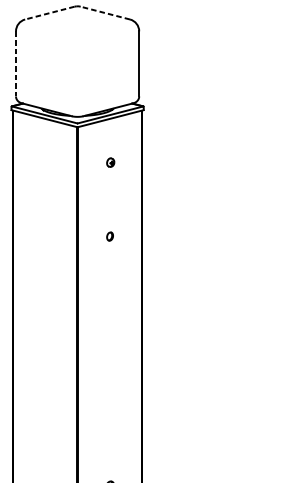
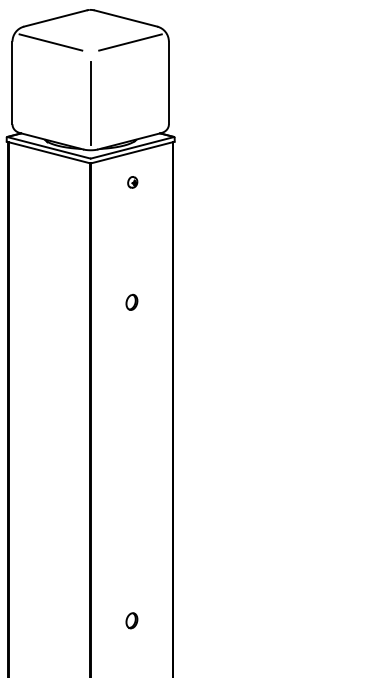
line: (49, 13) -> (55, 18), dashed -> solid
line: (105, 13) -> (125, 18), dashed -> solid
line: (45, 32) -> (50, 42), added
line: (108, 32) -> (130, 42), added
line: (16, 64) -> (12, 83), dashed -> solid
line: (77, 79) -> (90, 102), added
part: (110, 162) -> (132, 182), moved
part: (109, 235) -> (131, 301), size x1.43

